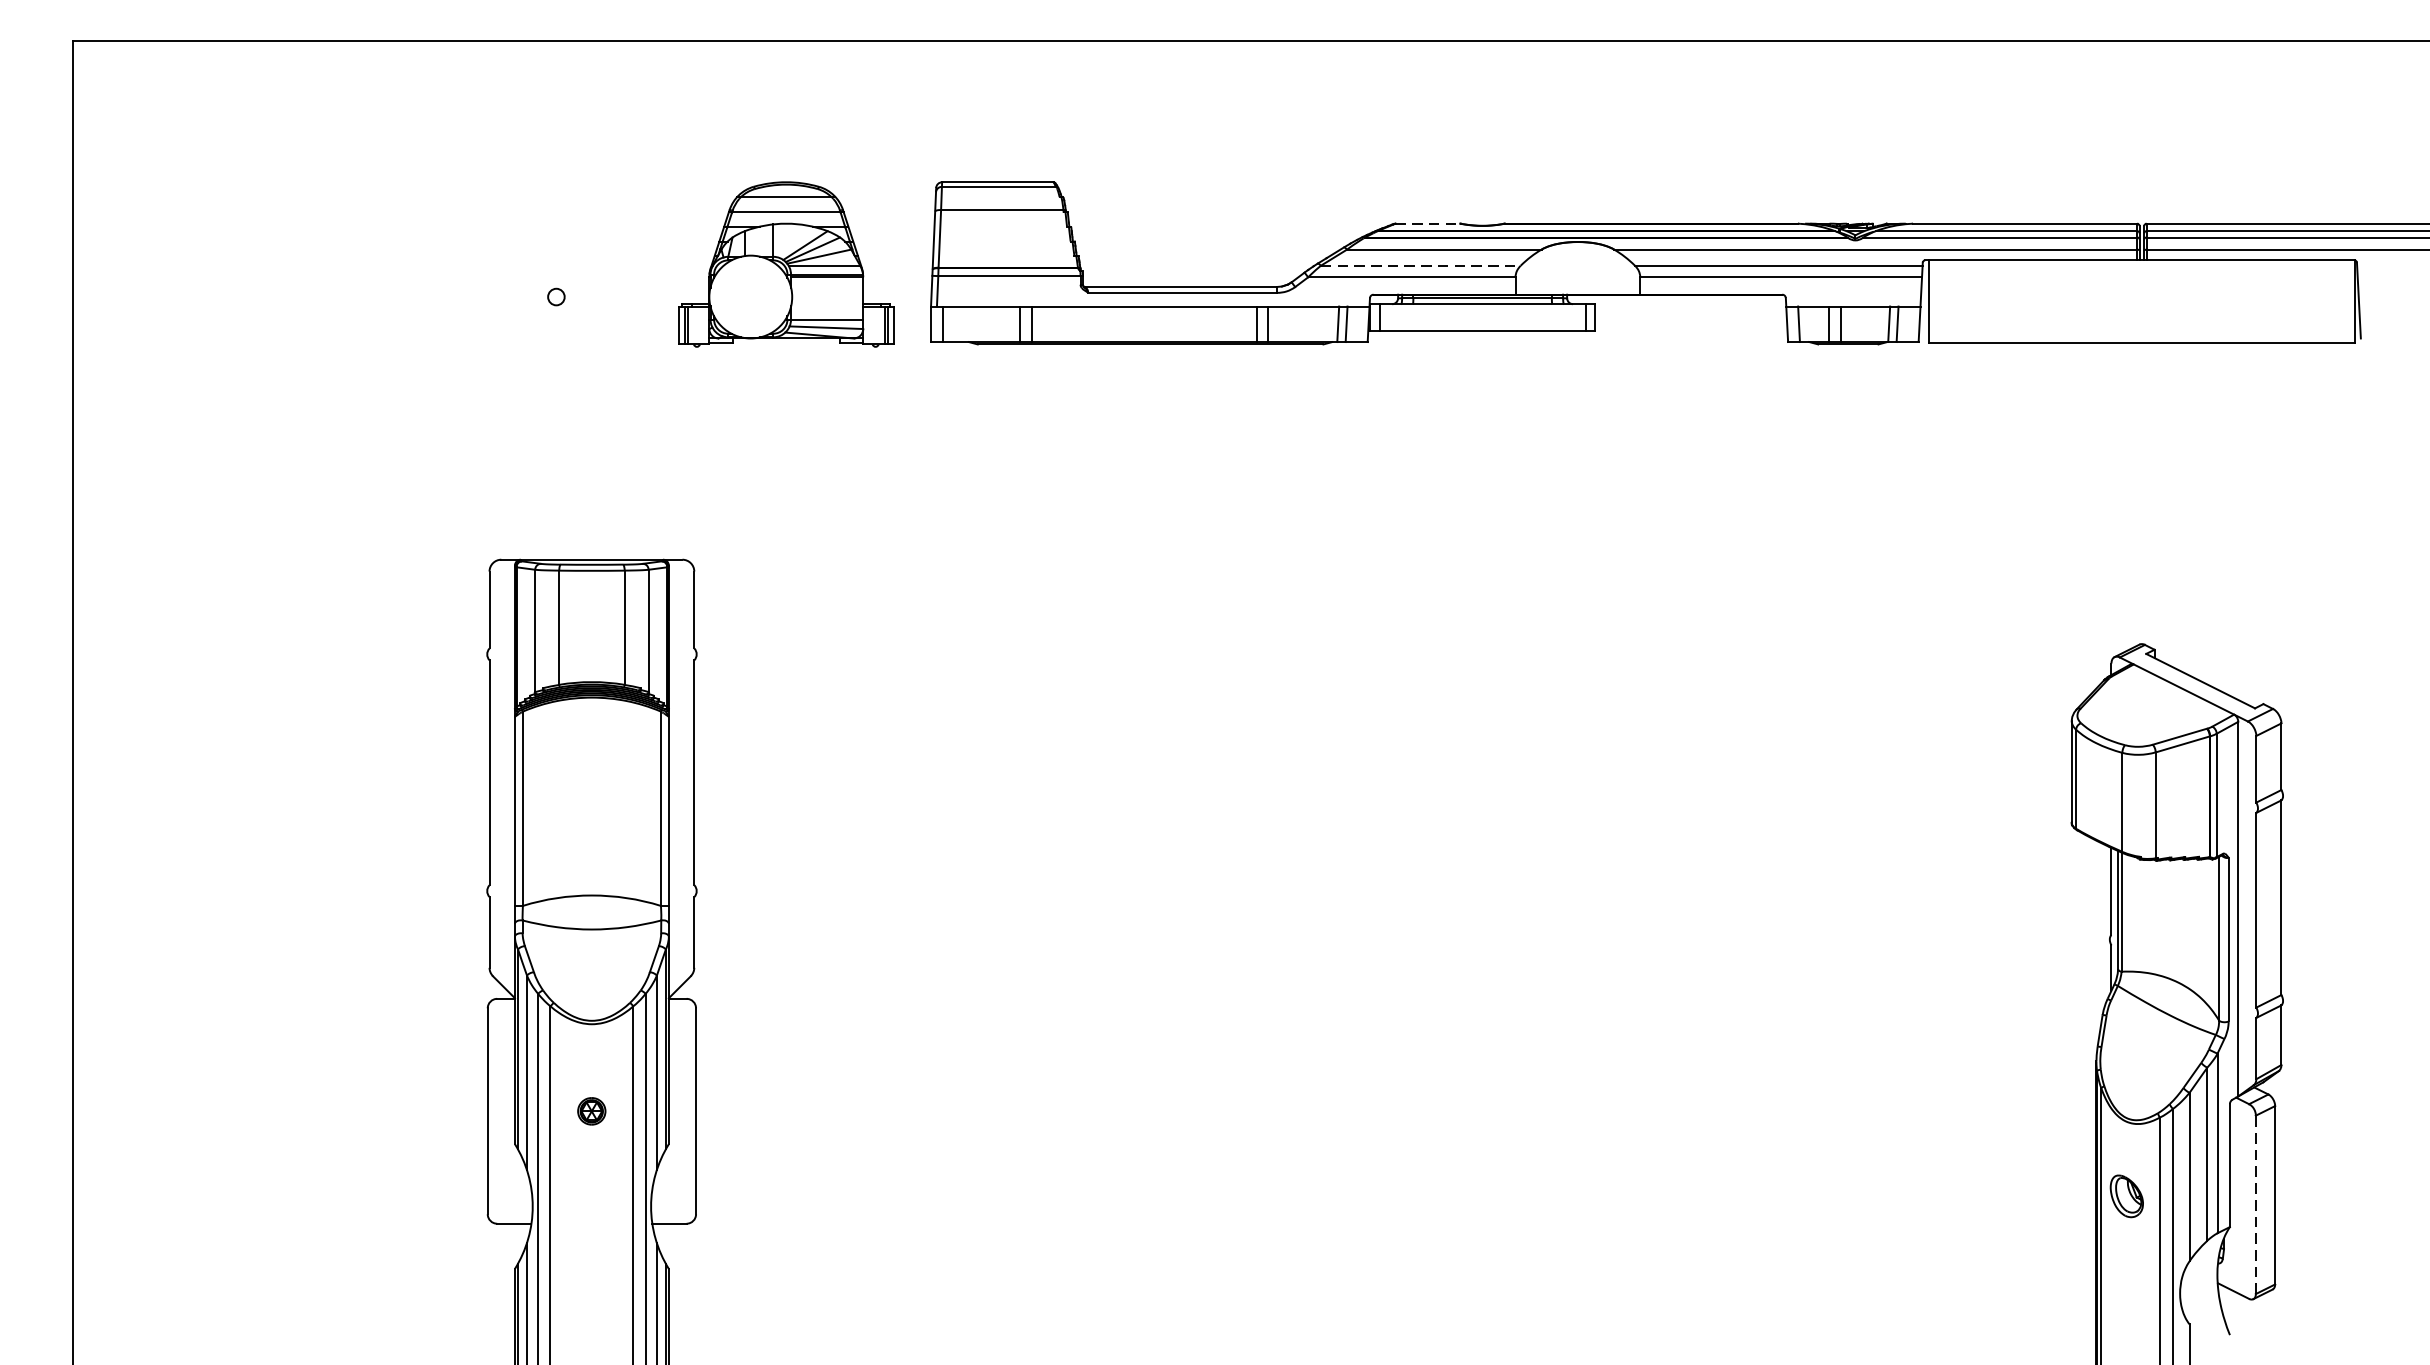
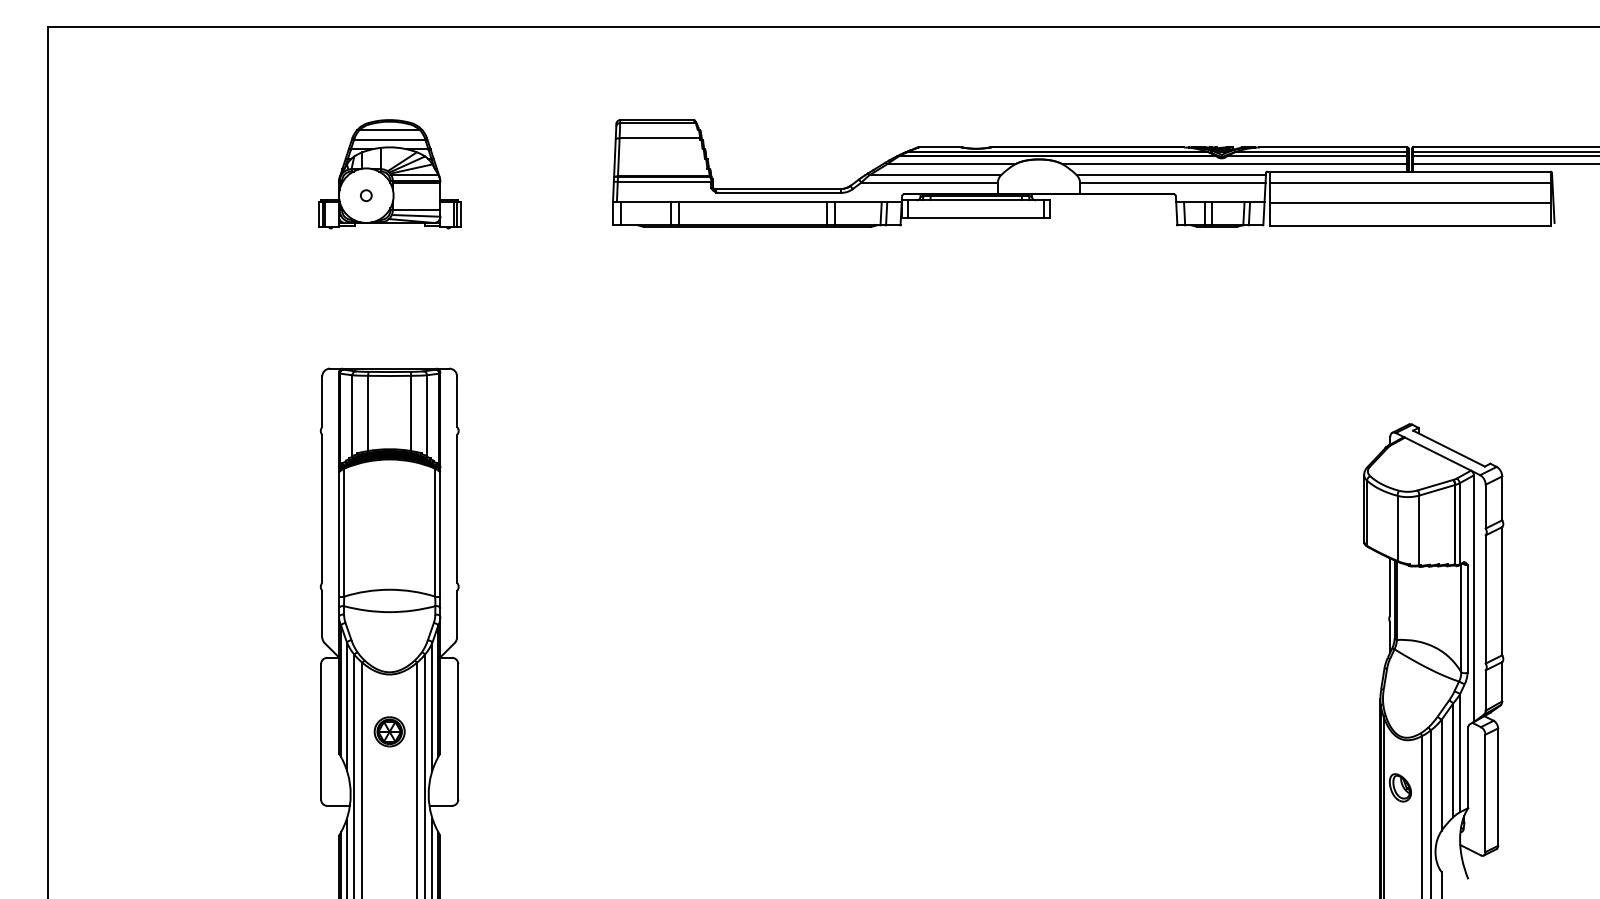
line: (1428, 223) -> (940, 147), dashed -> solid
part: (785, 264) -> (389, 174), moved
line: (1420, 266) -> (935, 175), dashed -> solid
line: (2142, 277) -> (1410, 182), added
line: (2142, 307) -> (1410, 202), added
part: (591, 1110) -> (389, 731), size x1.67
line: (2256, 1204) -> (1485, 793), dashed -> solid

